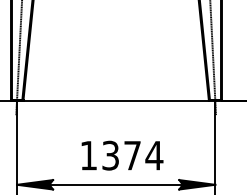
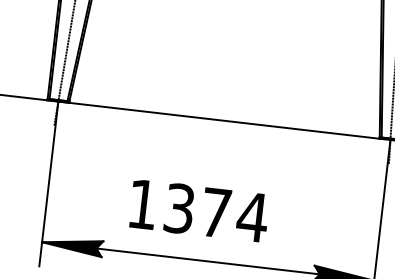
text: (122, 155) -> (199, 210), moved

